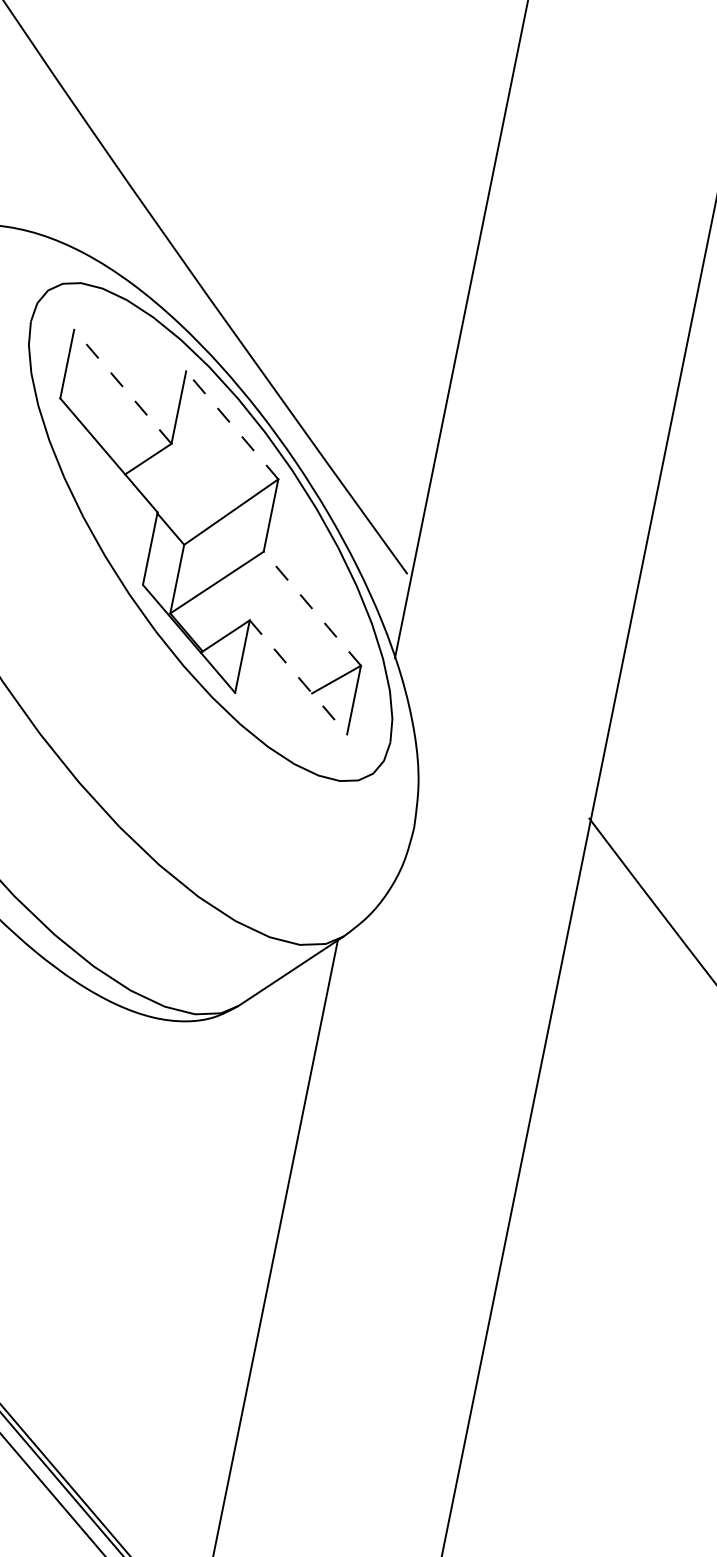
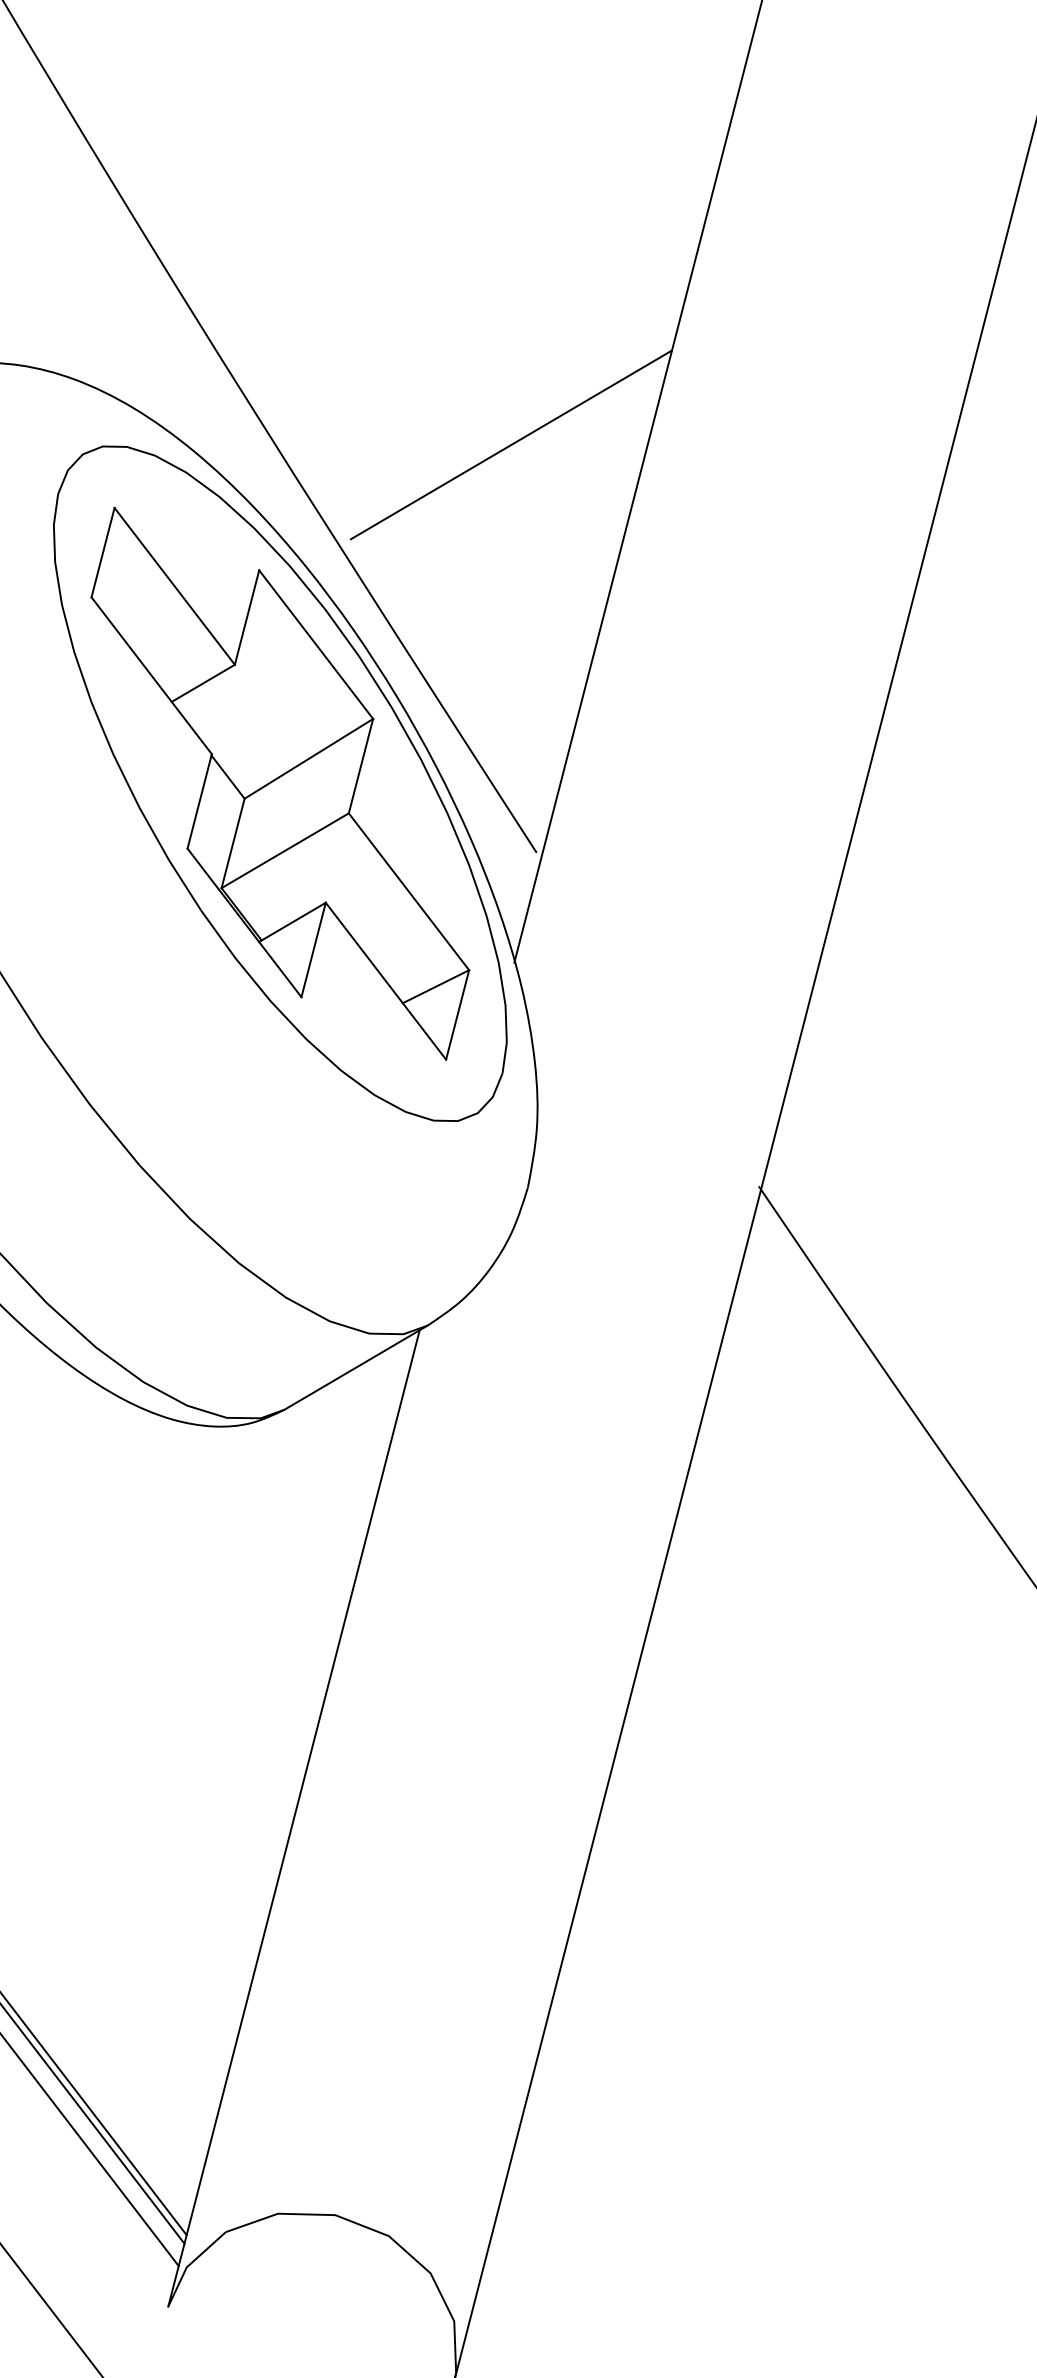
line: (355, 277) -> (488, 458), added
line: (122, 386) -> (174, 586), dashed -> solid
line: (232, 425) -> (316, 644), dashed -> solid
line: (311, 608) -> (408, 891), dashed -> solid
line: (298, 677) -> (385, 981), dashed -> solid

